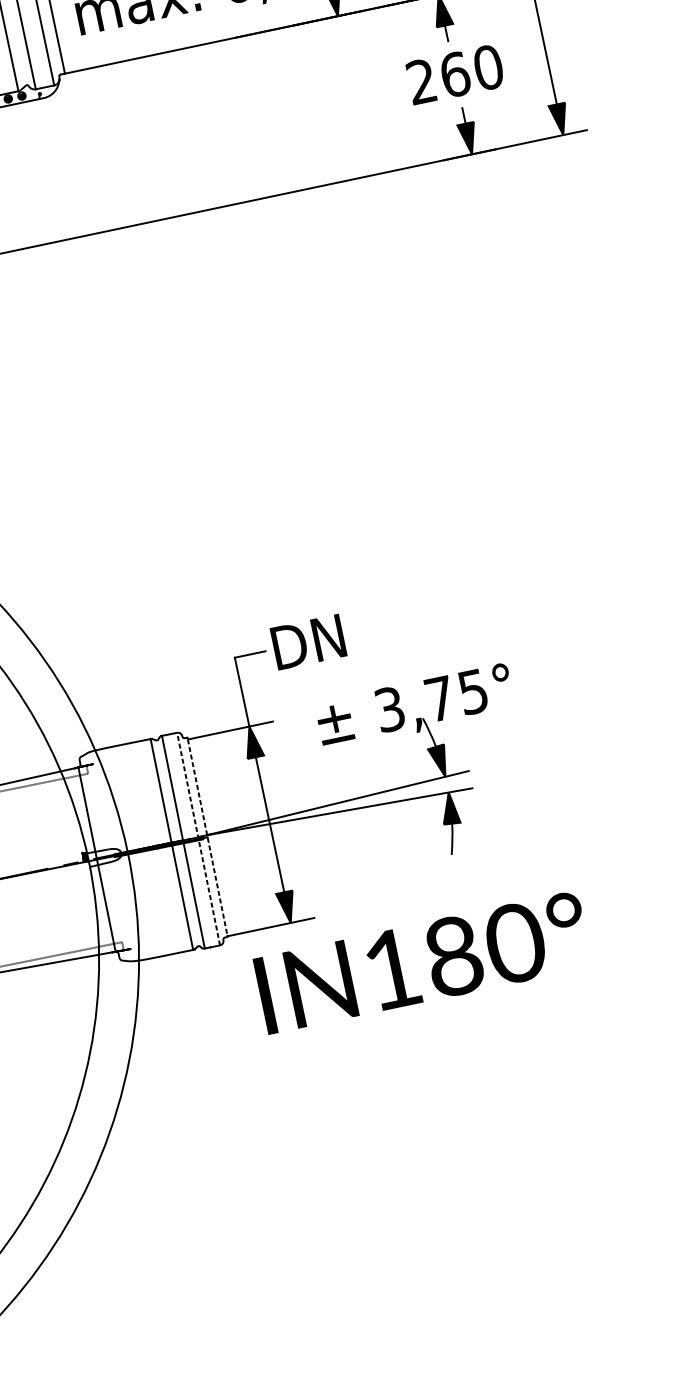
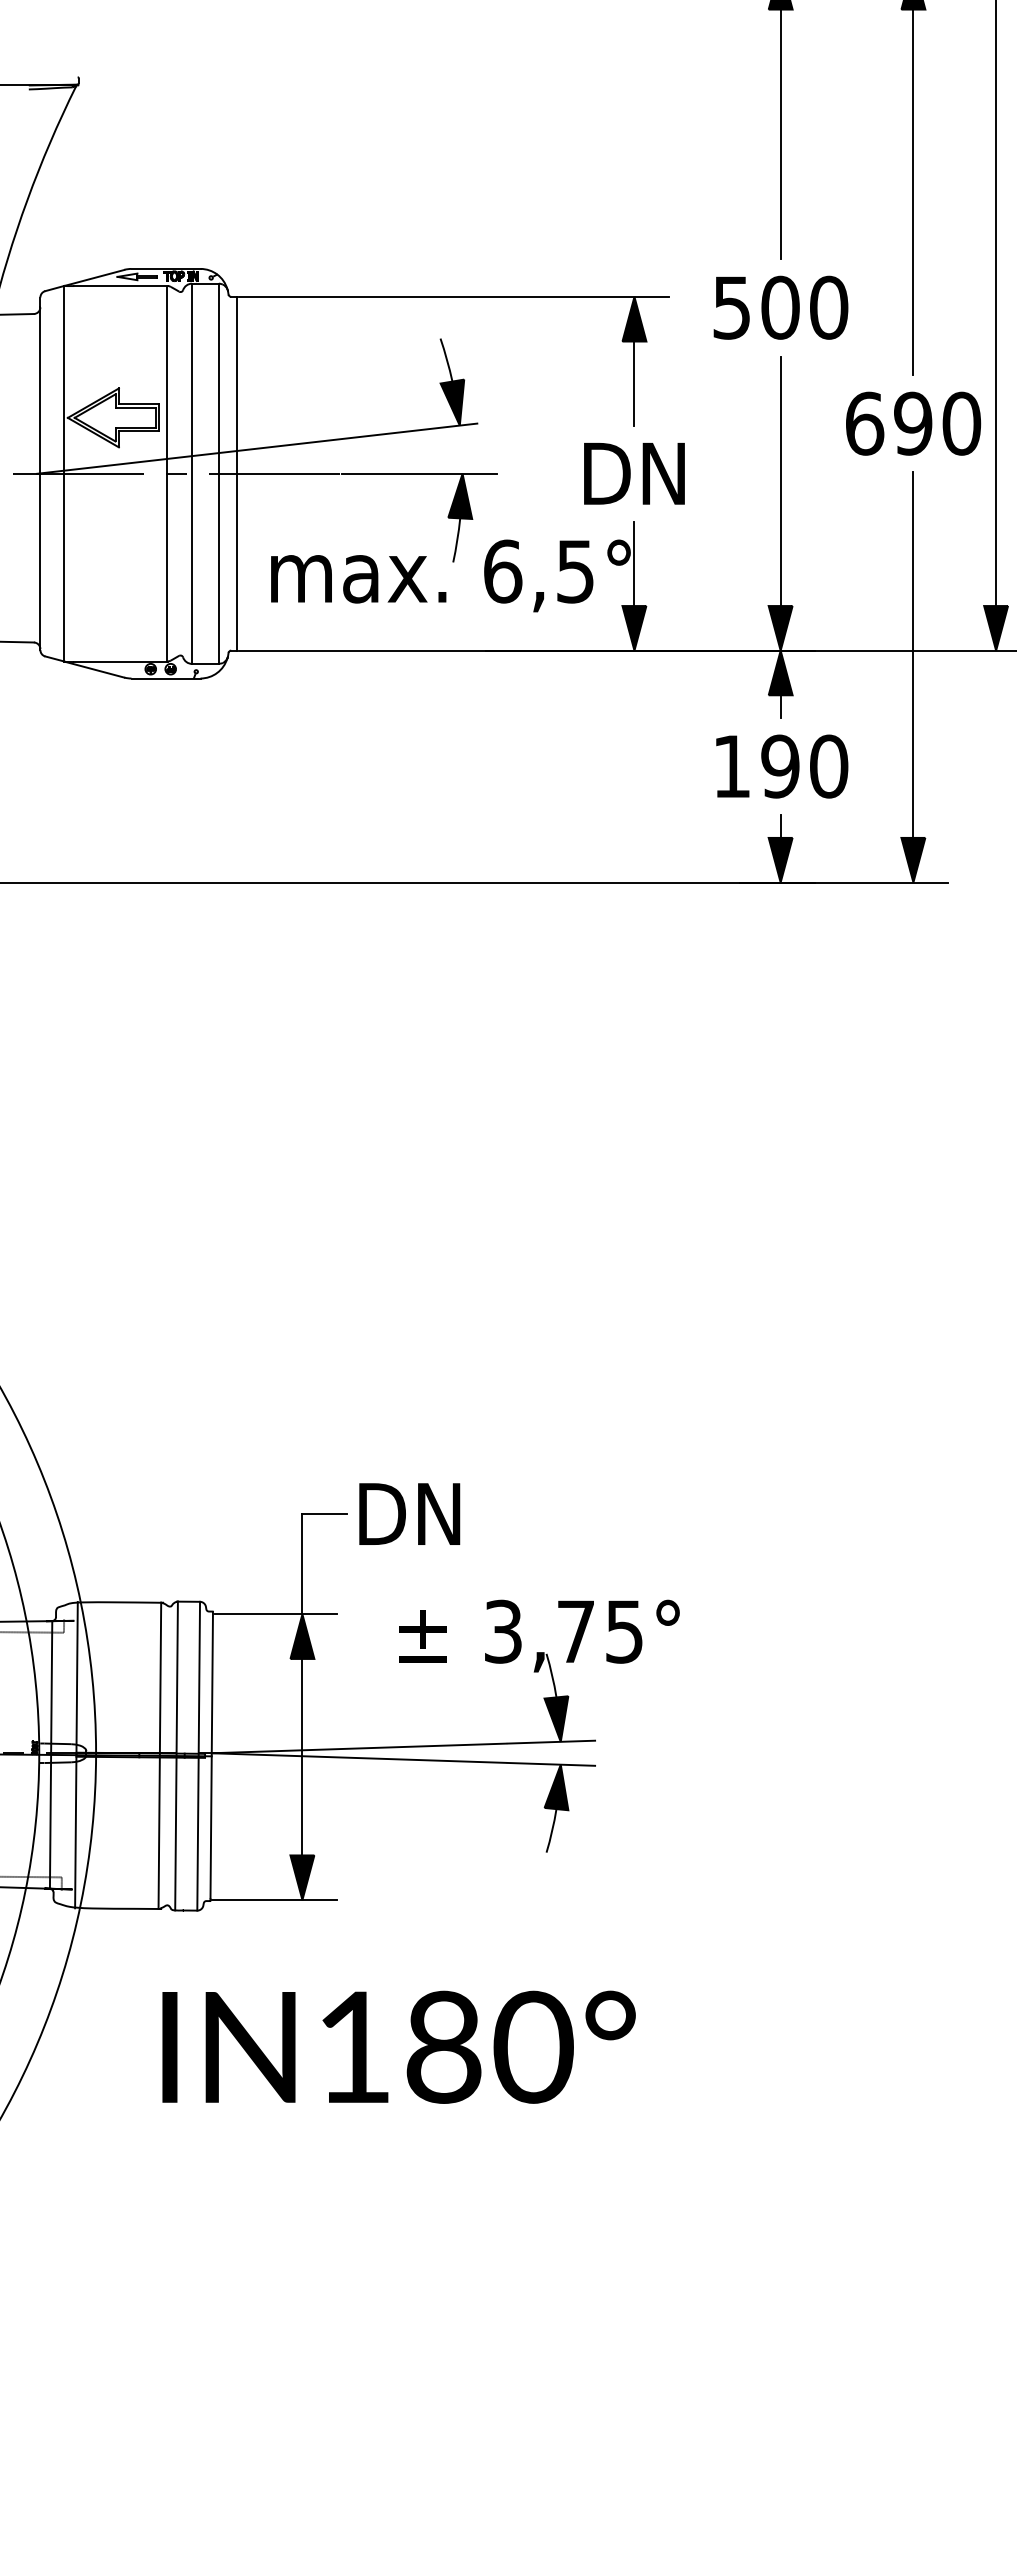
text: (438, 78) -> (756, 766), 260 -> 190
line: (207, 837) -> (211, 1756), dashed -> solid
line: (198, 838) -> (198, 1755), dashed -> solid
line: (114, 856) -> (76, 1755), added
text: (422, 962) -> (398, 2046), moved

